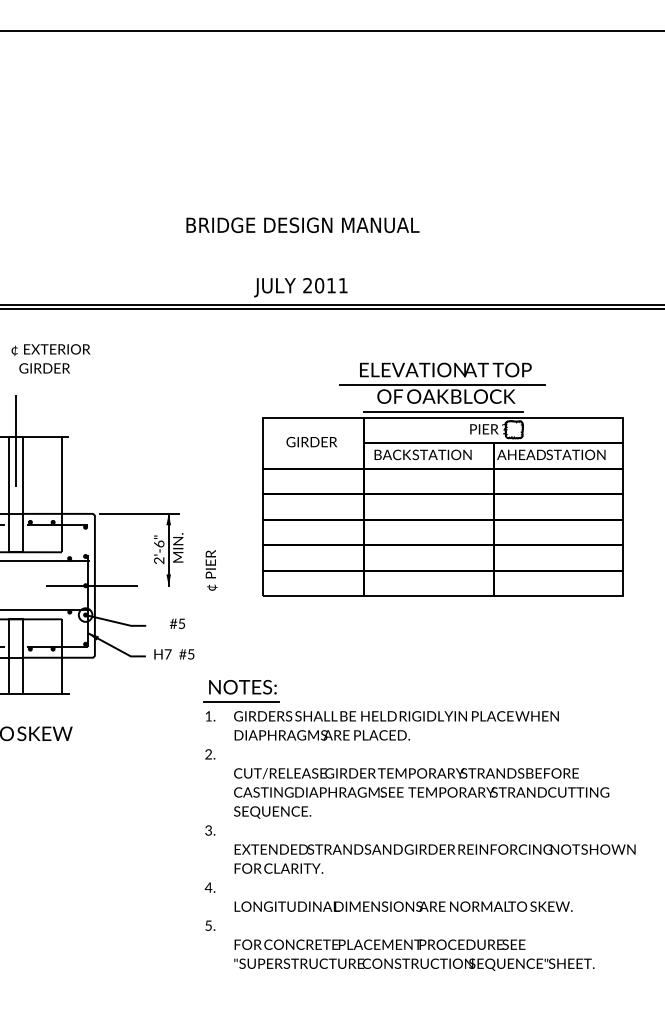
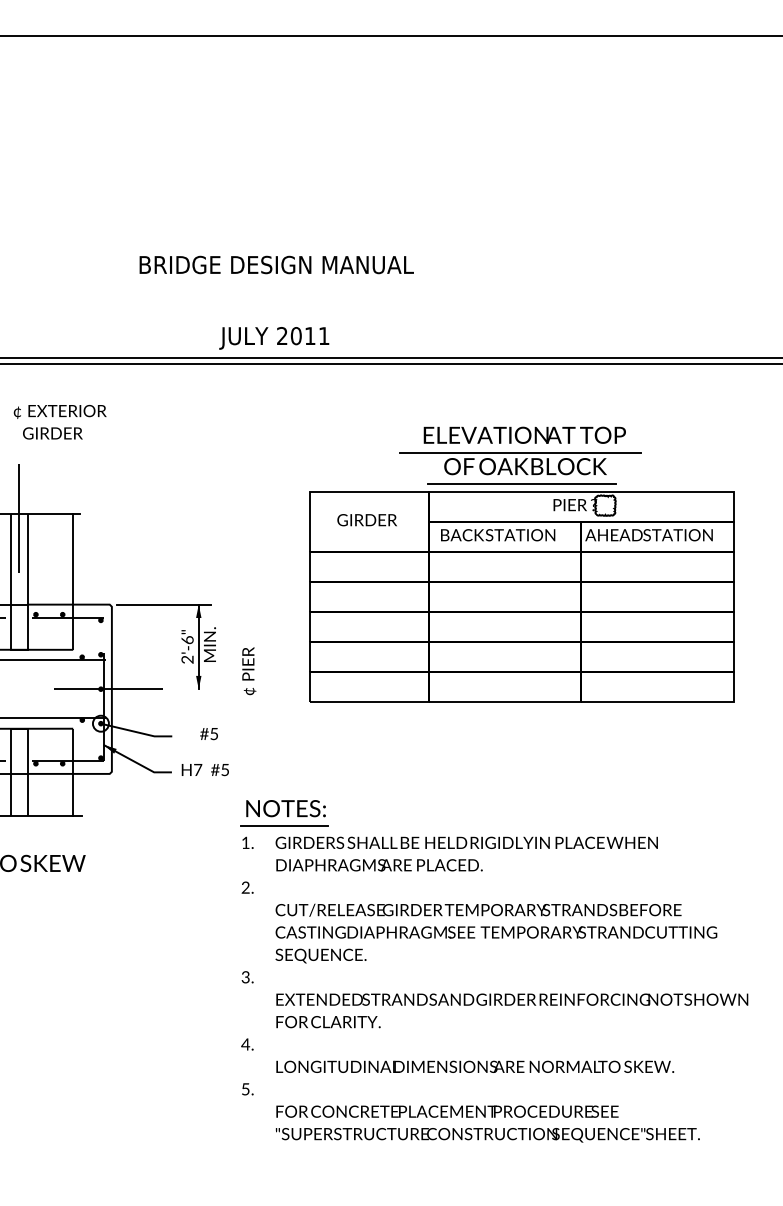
text: (302, 257) -> (276, 302), moved

